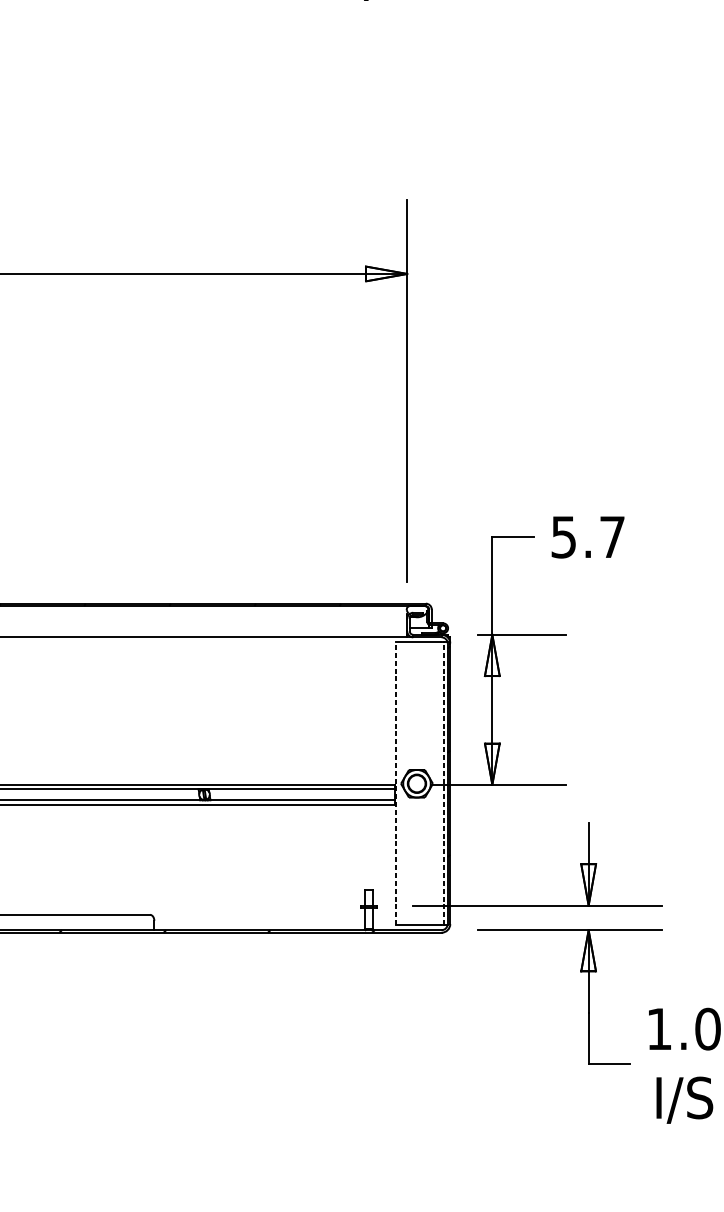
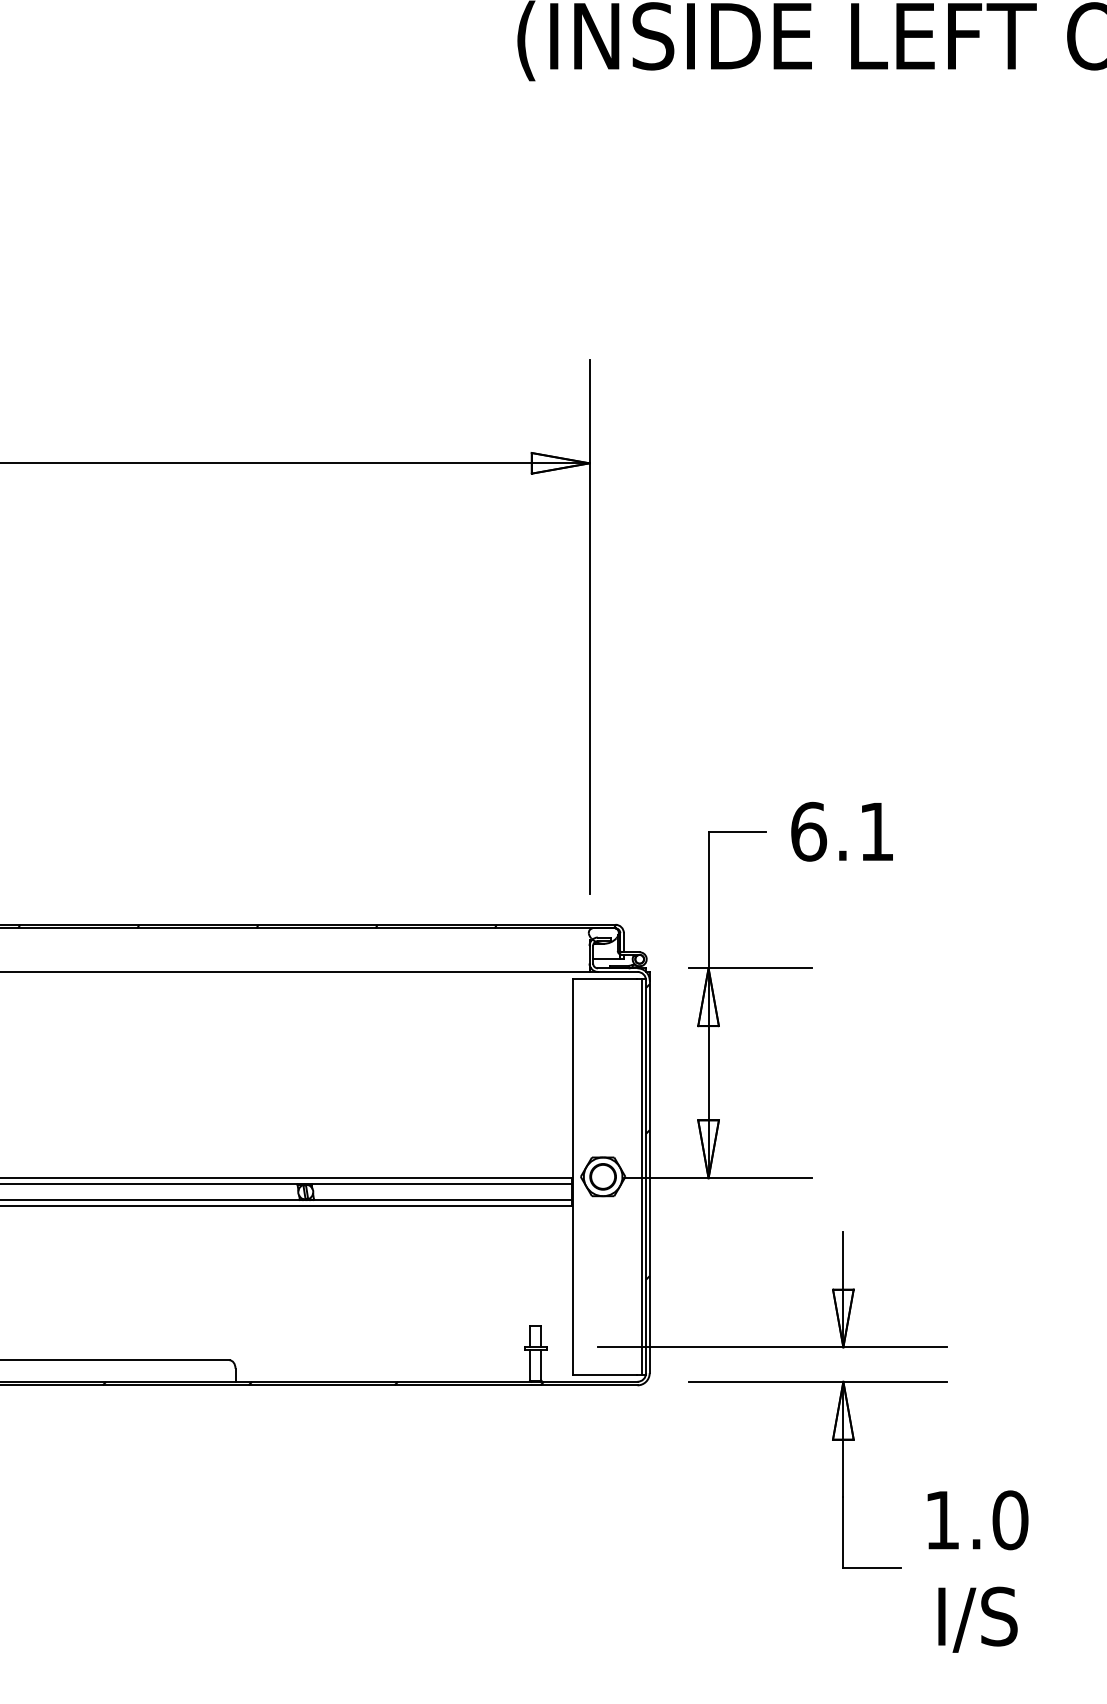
text: (588, 537) -> (842, 831), 5.7 -> 6.1
line: (395, 783) -> (573, 1176), dashed -> solid
line: (444, 783) -> (641, 1176), dashed -> solid

